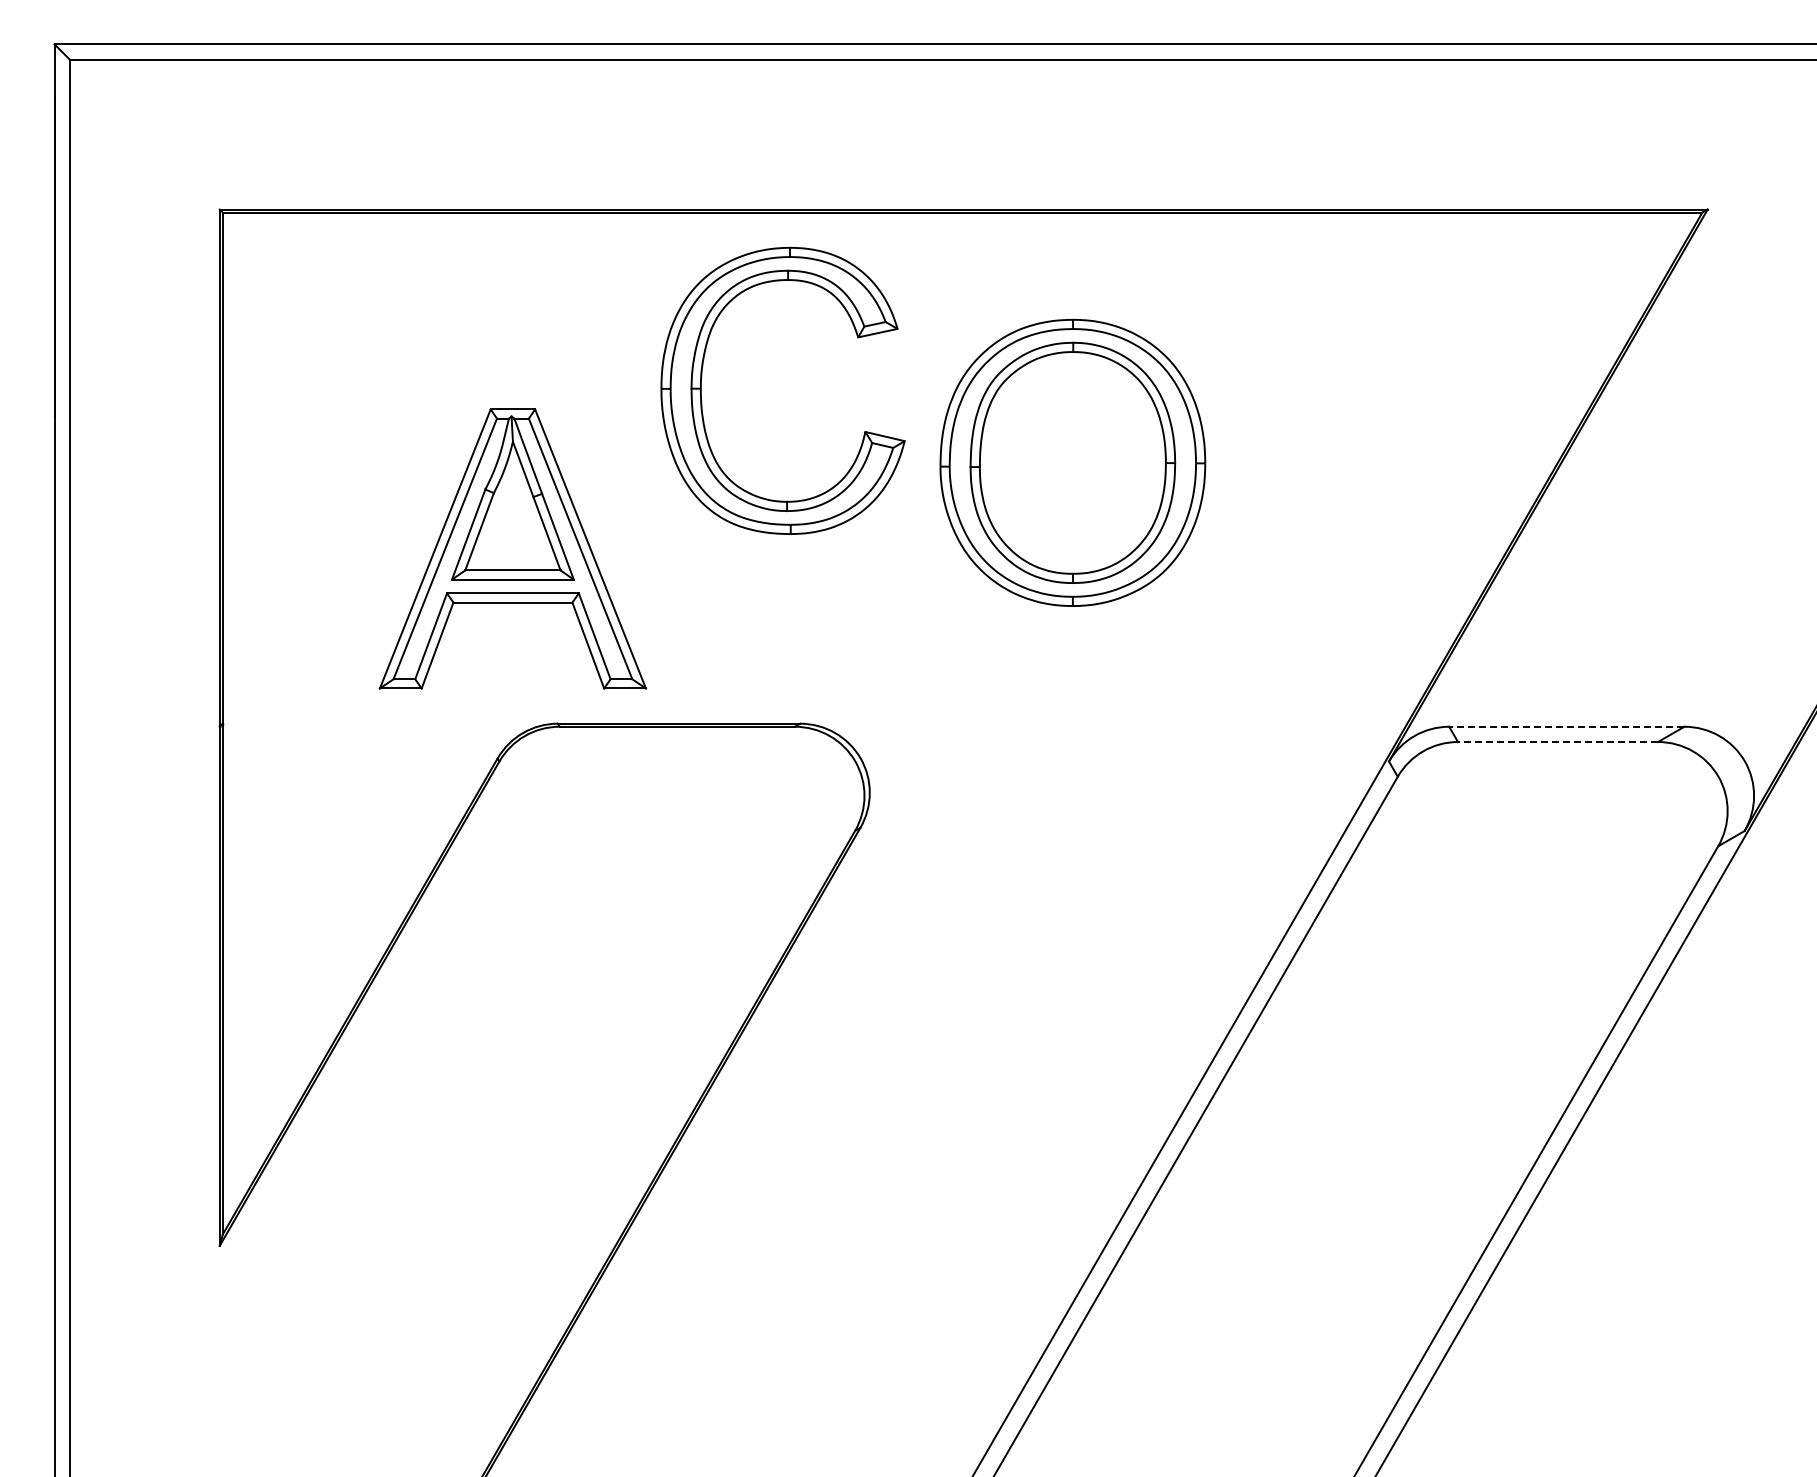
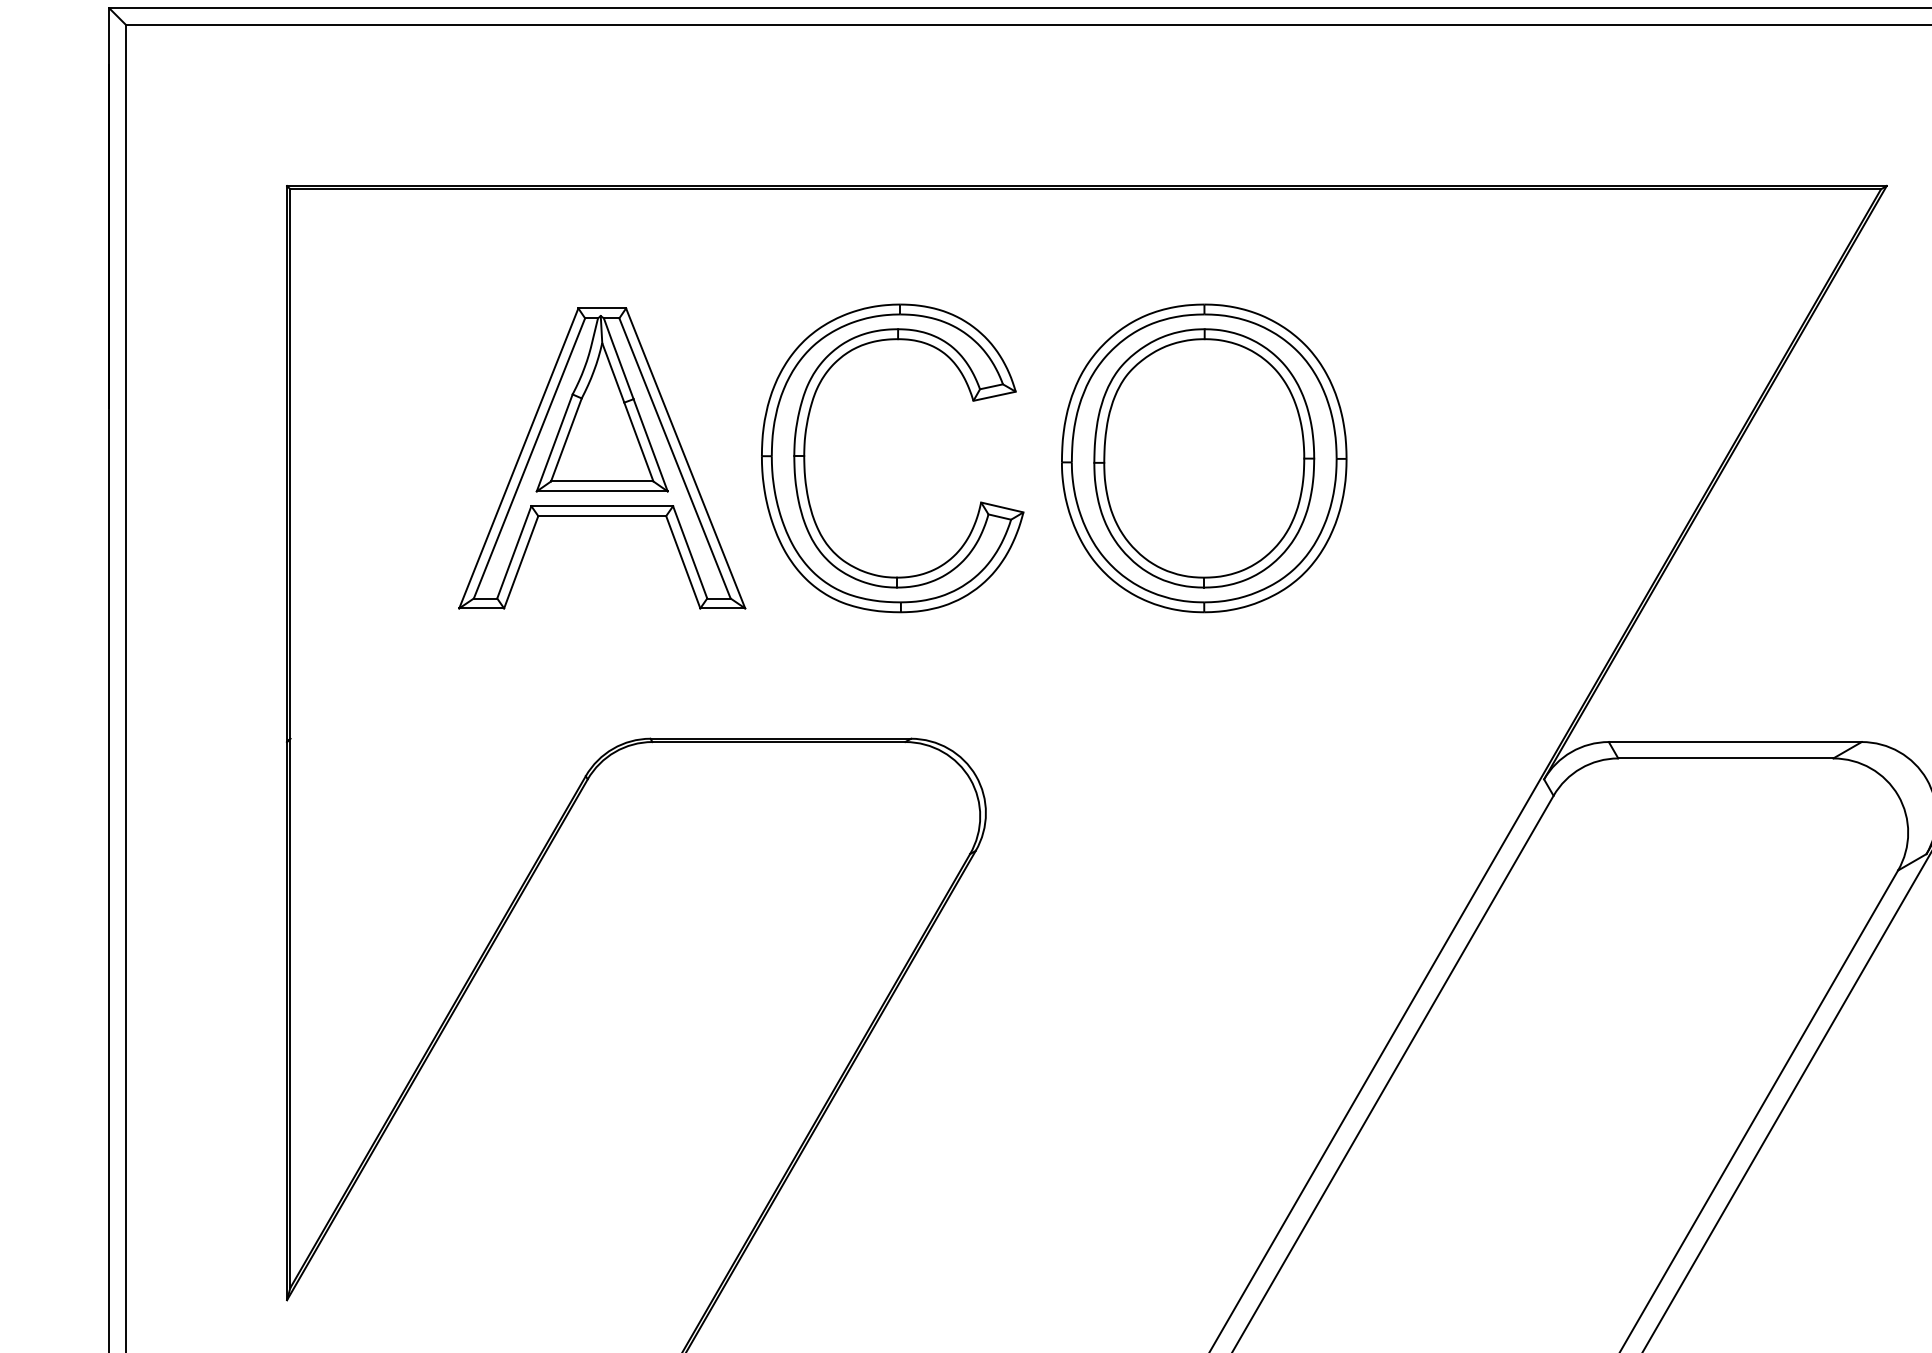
part: (702, 402) -> (806, 470), moved
part: (512, 548) -> (601, 457), moved
line: (1566, 726) -> (1734, 741), dashed -> solid
line: (1557, 742) -> (1725, 758), dashed -> solid

